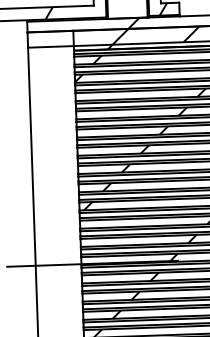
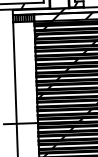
hatch: (50, 39) -> (23, 18), added

